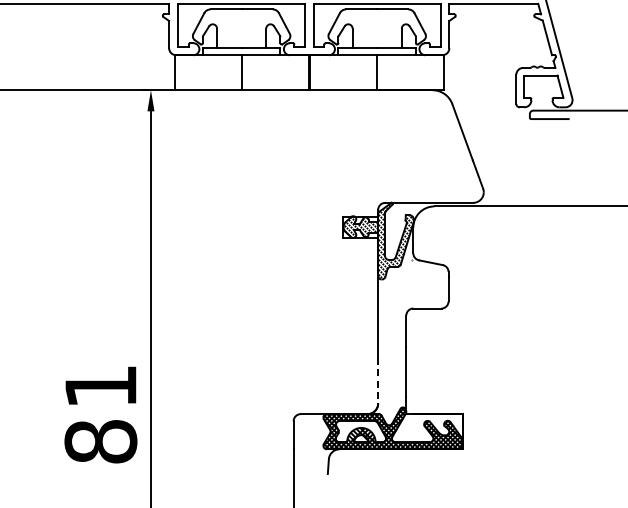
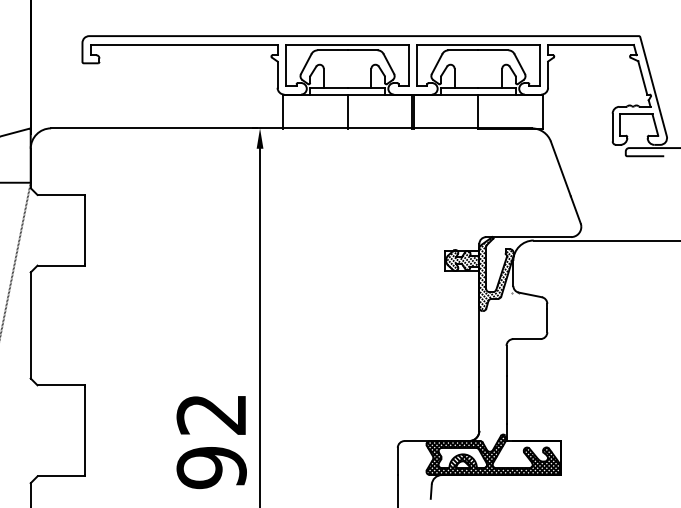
line: (378, 381) -> (479, 409), dashed -> solid
text: (100, 415) -> (211, 442), 81 -> 92

